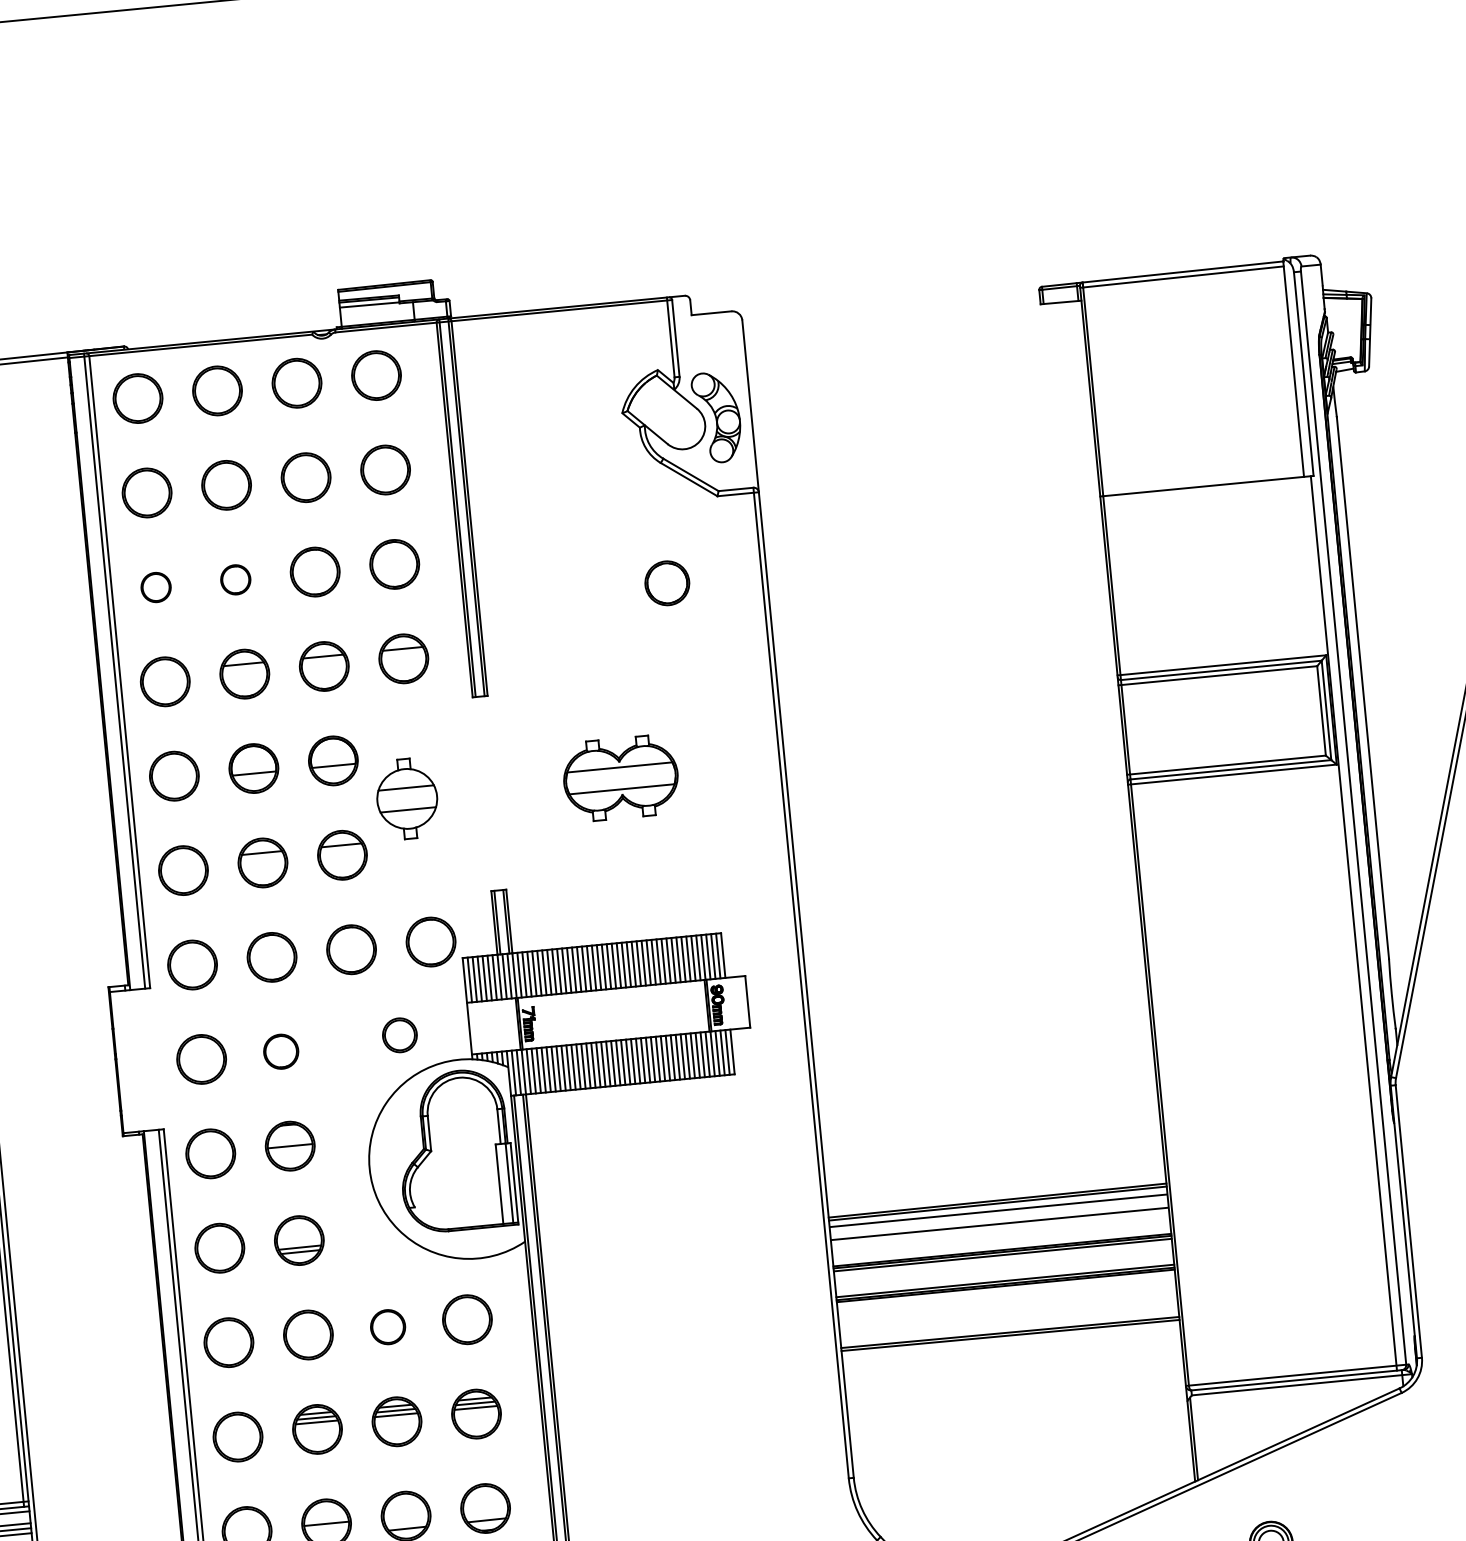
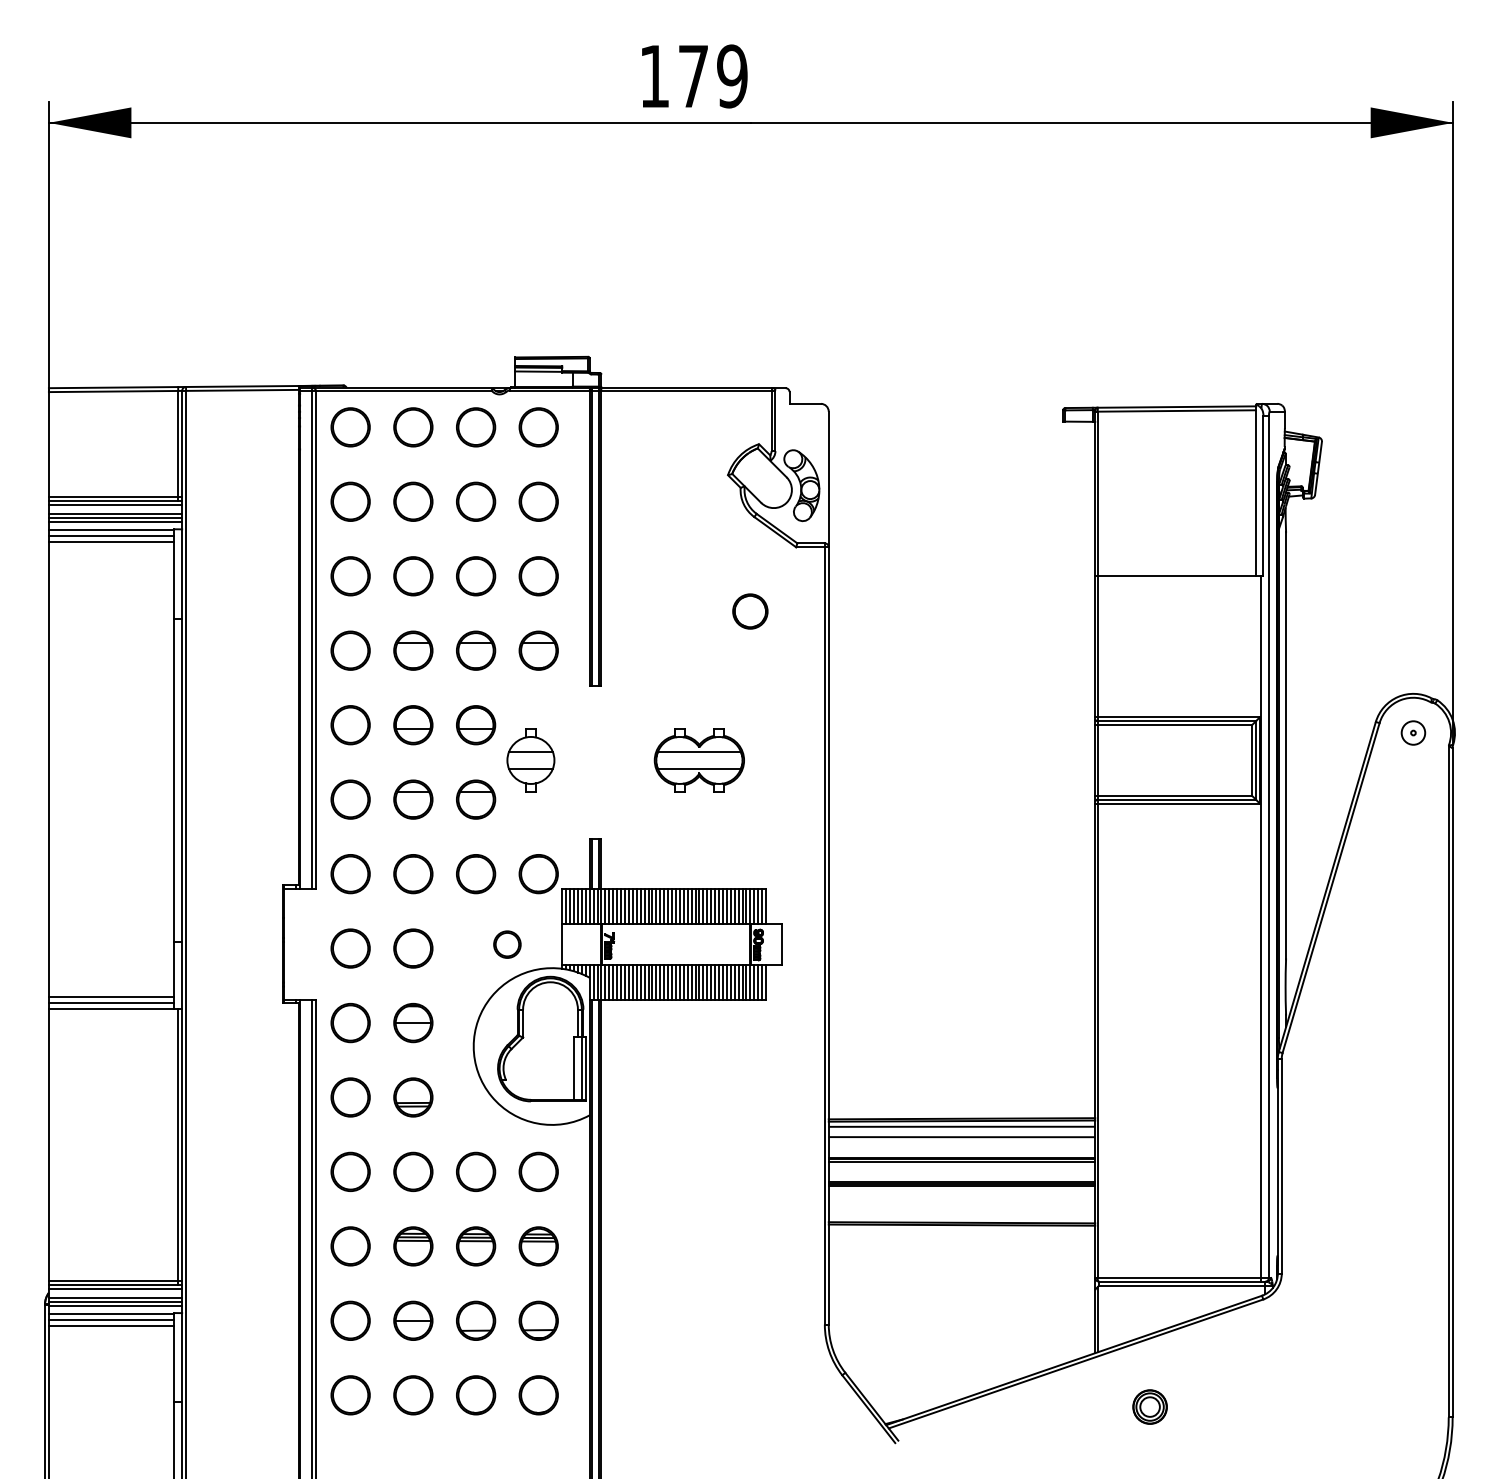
part: (235, 580) -> (413, 576), size x1.67
circle: (156, 587) -> (350, 576), size x1.67
circle: (281, 1051) -> (413, 948), size x1.43
part: (388, 1326) -> (476, 1171), size x1.43

